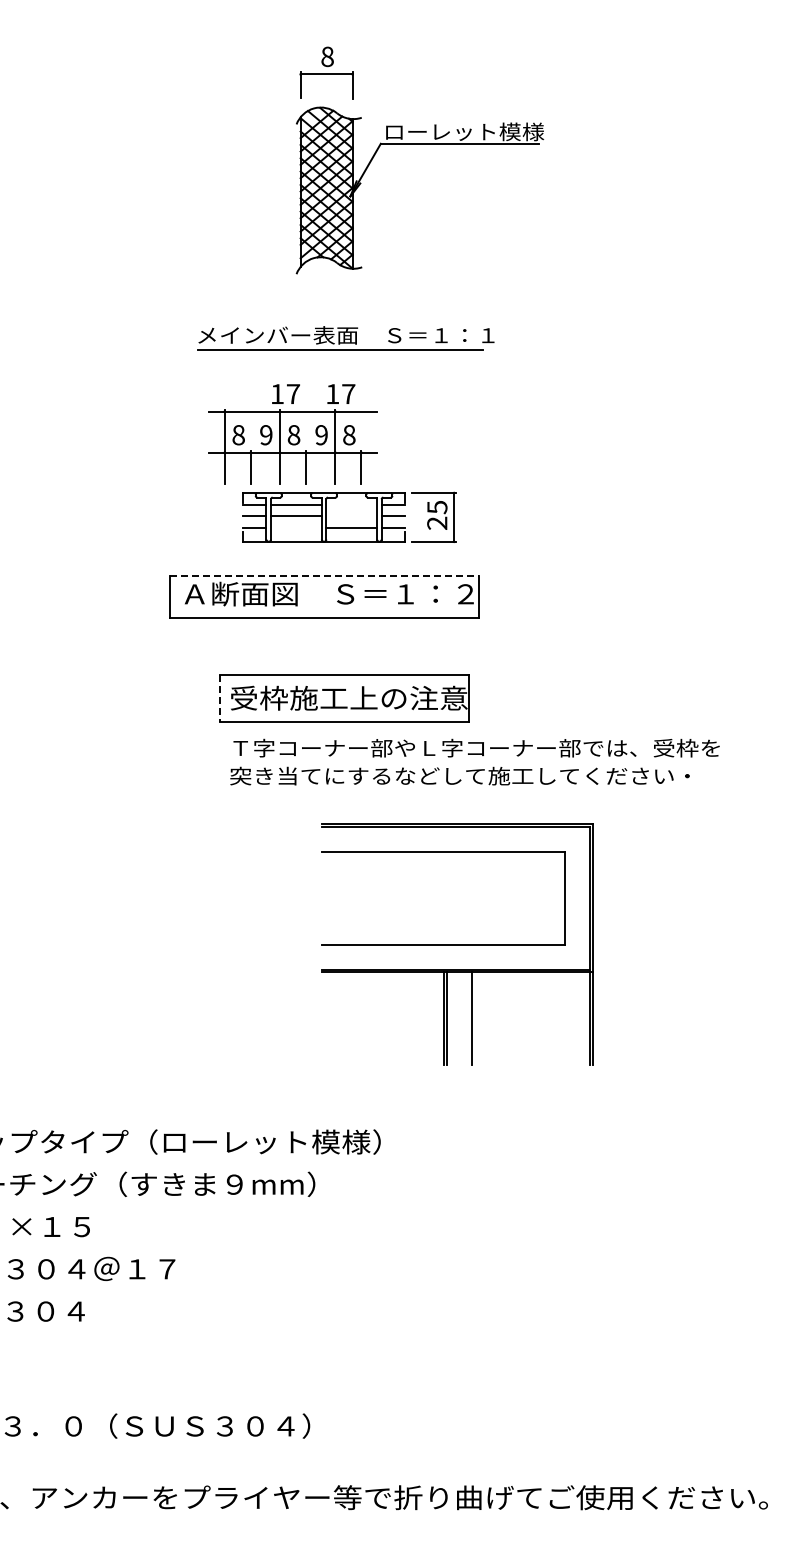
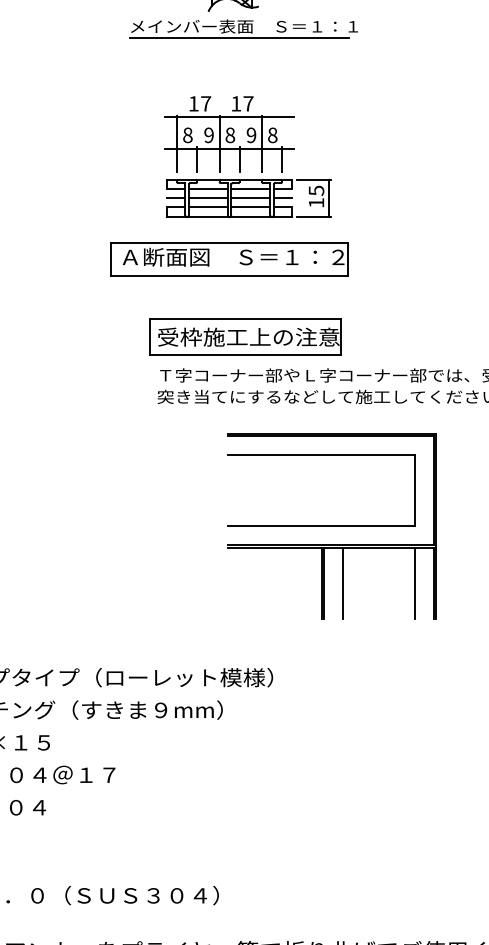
part: (345, 338) -> (243, 28), moved
part: (292, 446) -> (229, 144), moved
line: (351, 505) -> (250, 189), added
line: (351, 516) -> (250, 197), added
text: (437, 522) -> (316, 202), 25 -> 15
line: (296, 527) -> (208, 206), added
line: (324, 576) -> (229, 243), dashed -> solid
line: (219, 698) -> (149, 337), dashed -> solid
line: (565, 1018) -> (414, 582), added

